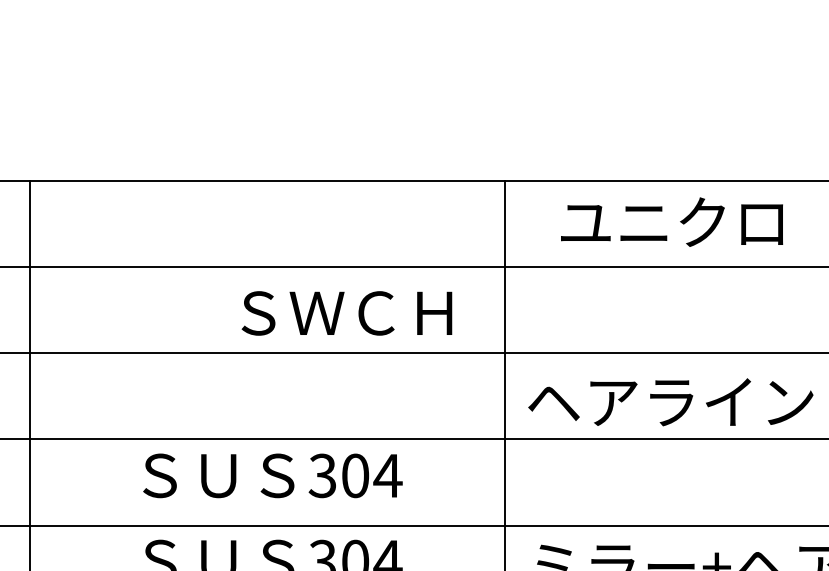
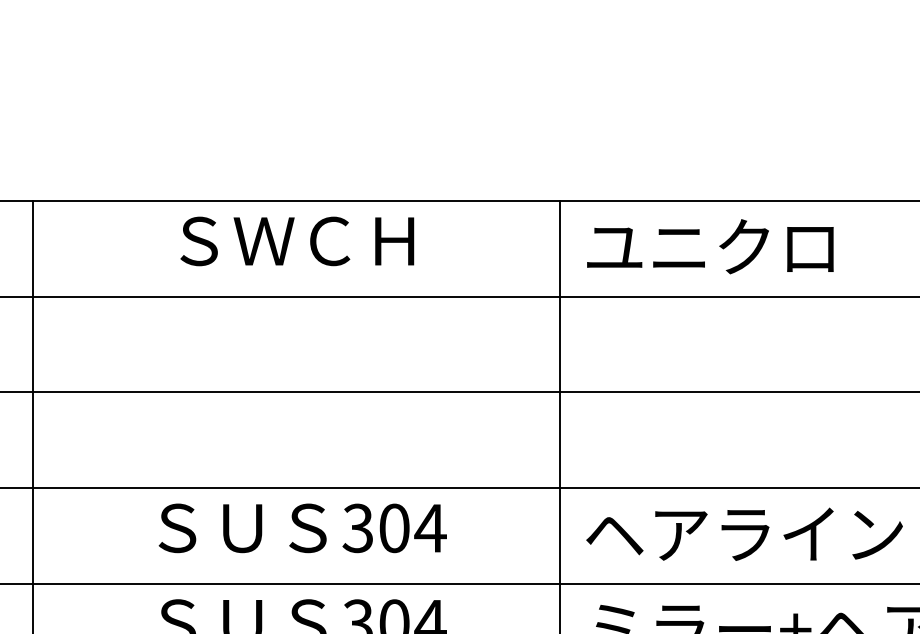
text: (672, 221) -> (710, 245), moved
text: (346, 313) -> (296, 241), moved
text: (670, 402) -> (744, 534), moved

